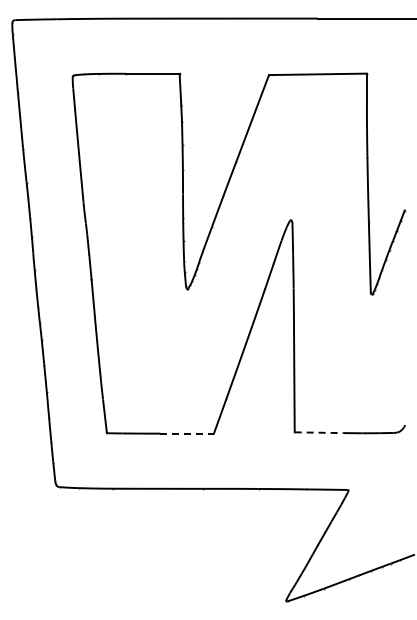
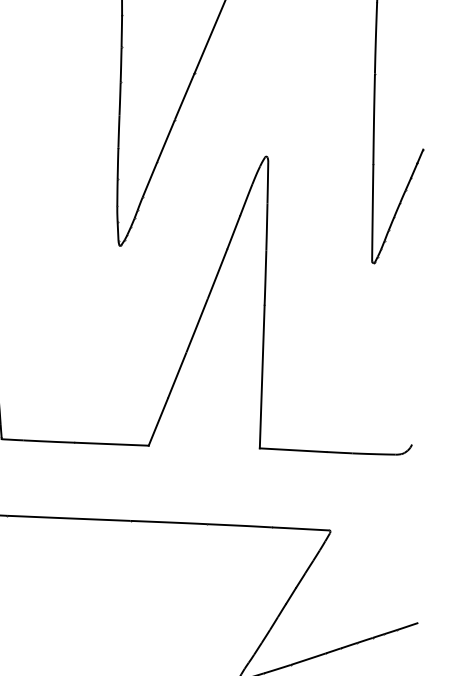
line: (319, 432) -> (293, 449), dashed -> solid
line: (187, 433) -> (112, 444), dashed -> solid

